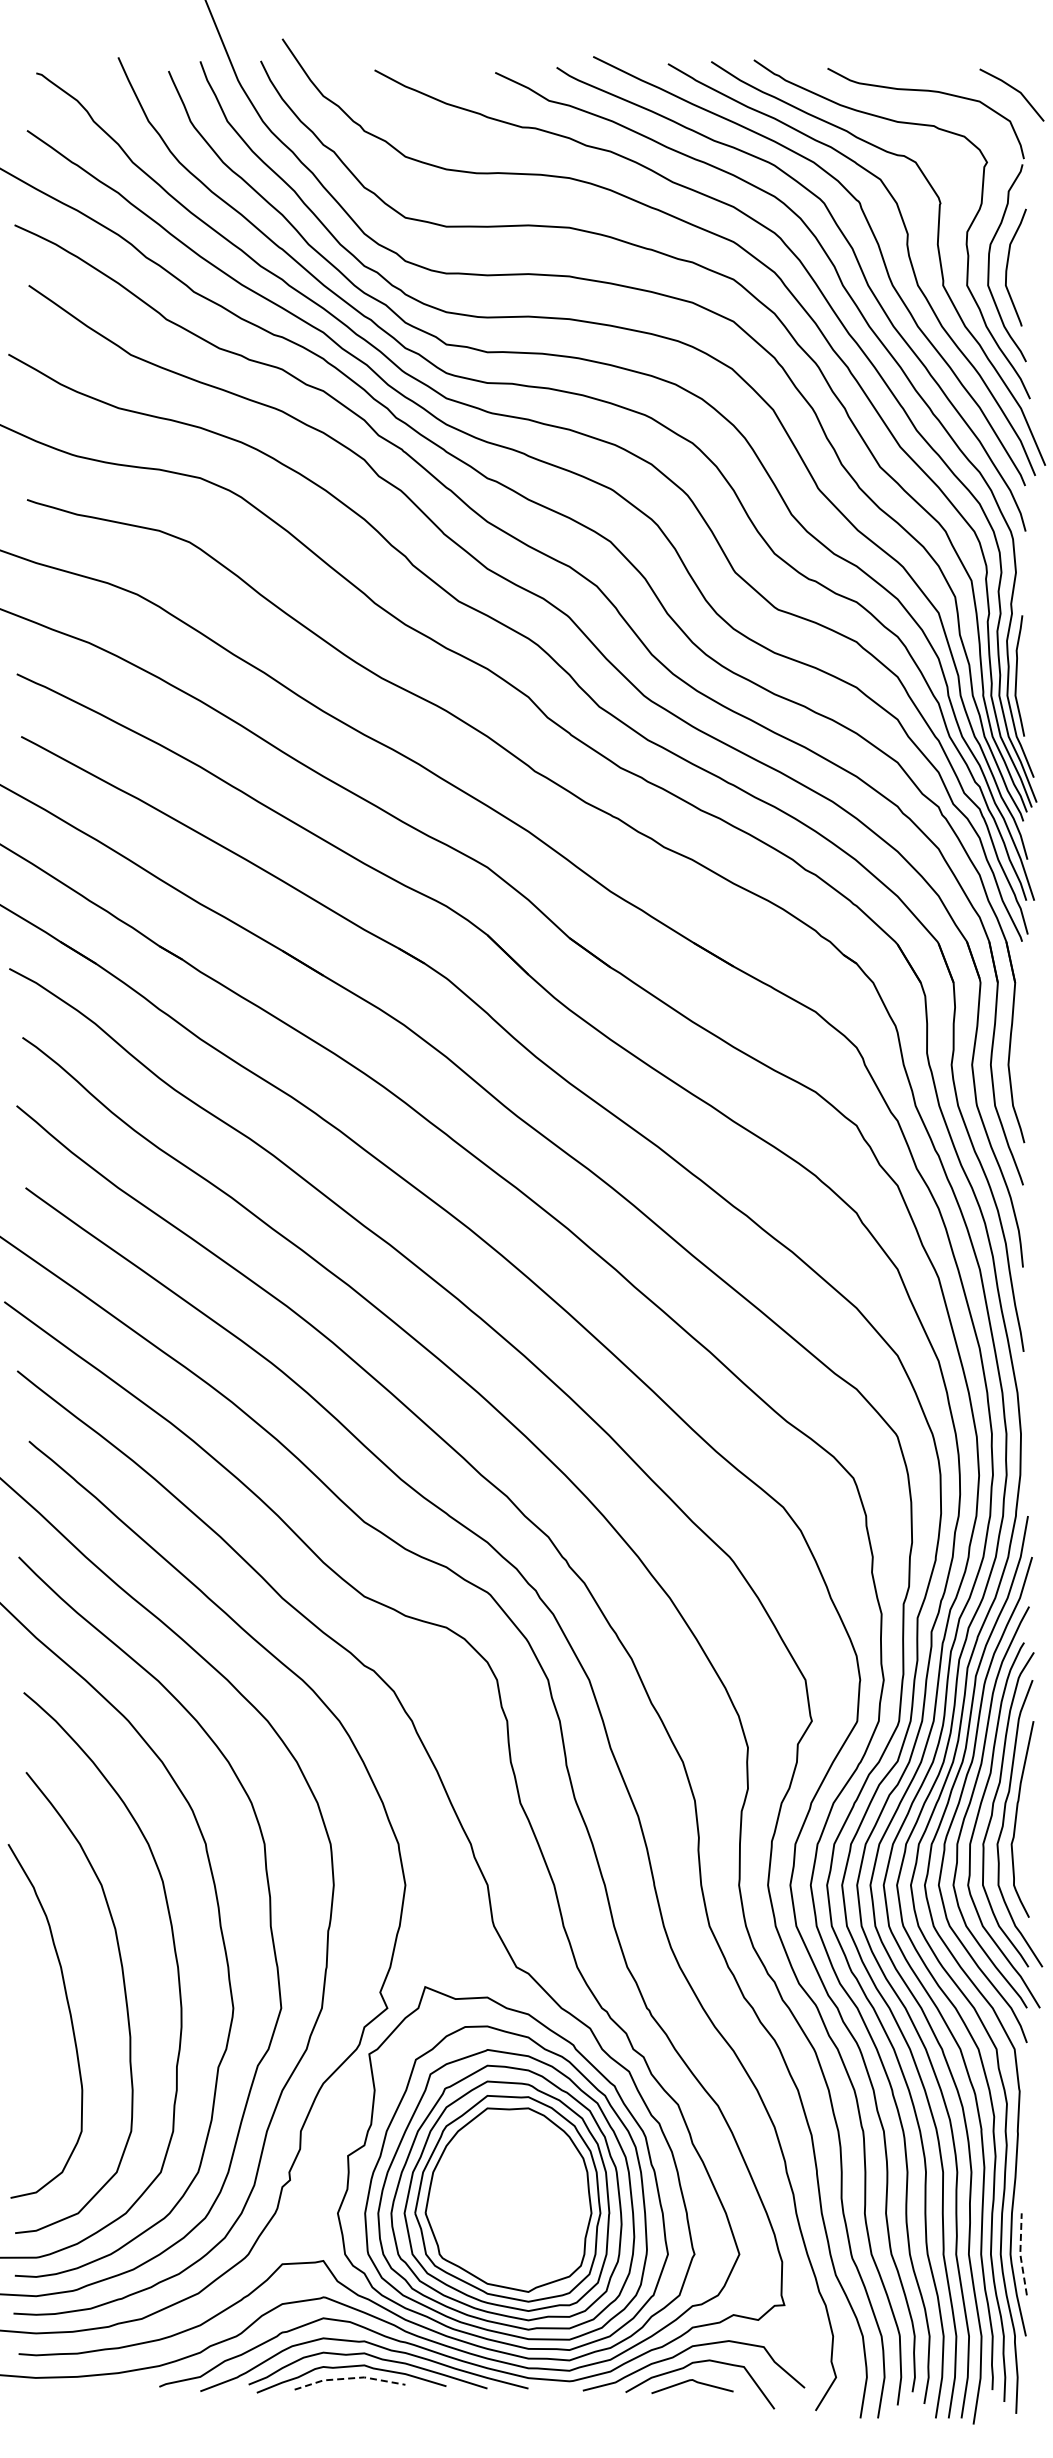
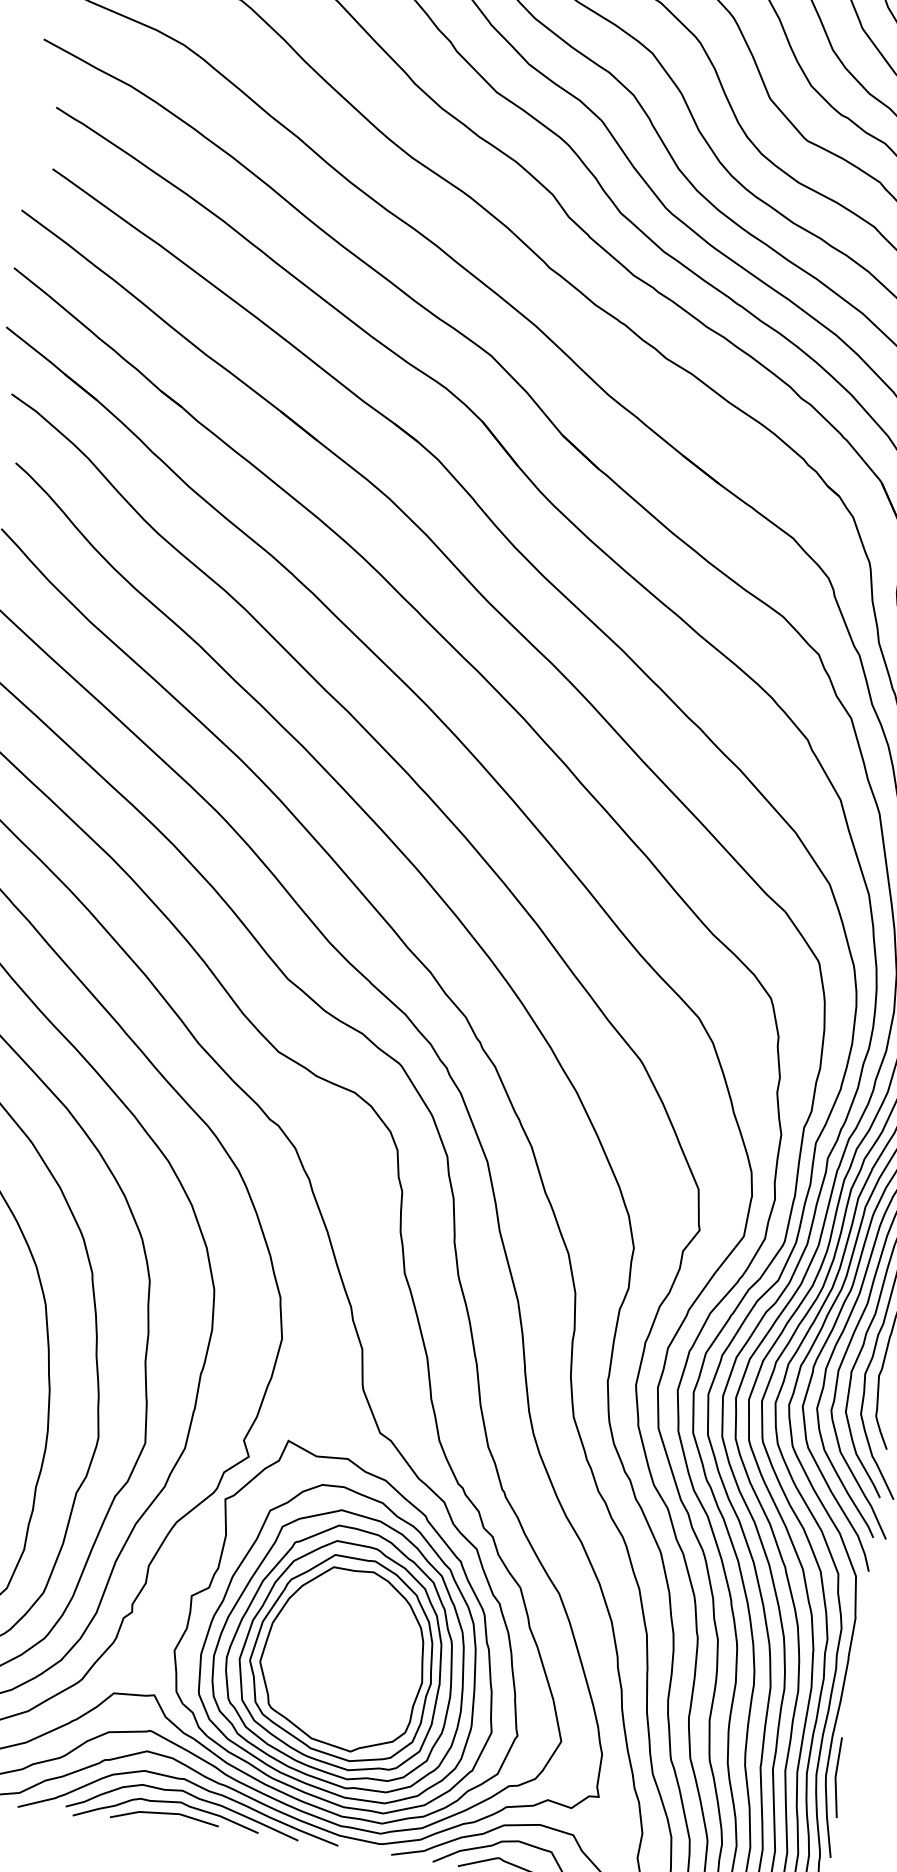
line: (1020, 2254) -> (835, 1777), dashed -> solid
line: (349, 2378) -> (164, 1813), dashed -> solid

